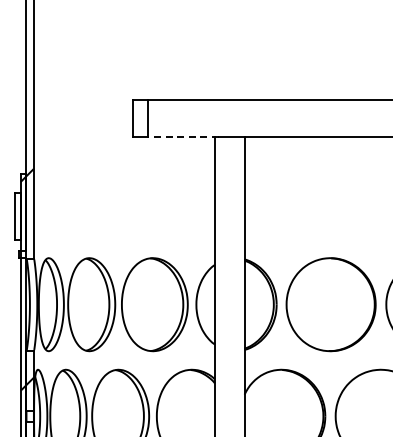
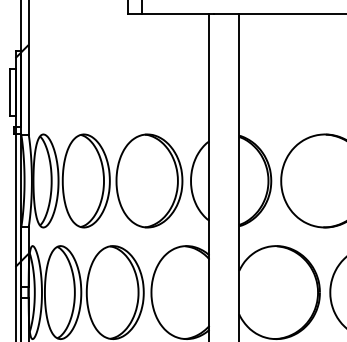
line: (183, 137) -> (178, 13), dashed -> solid

